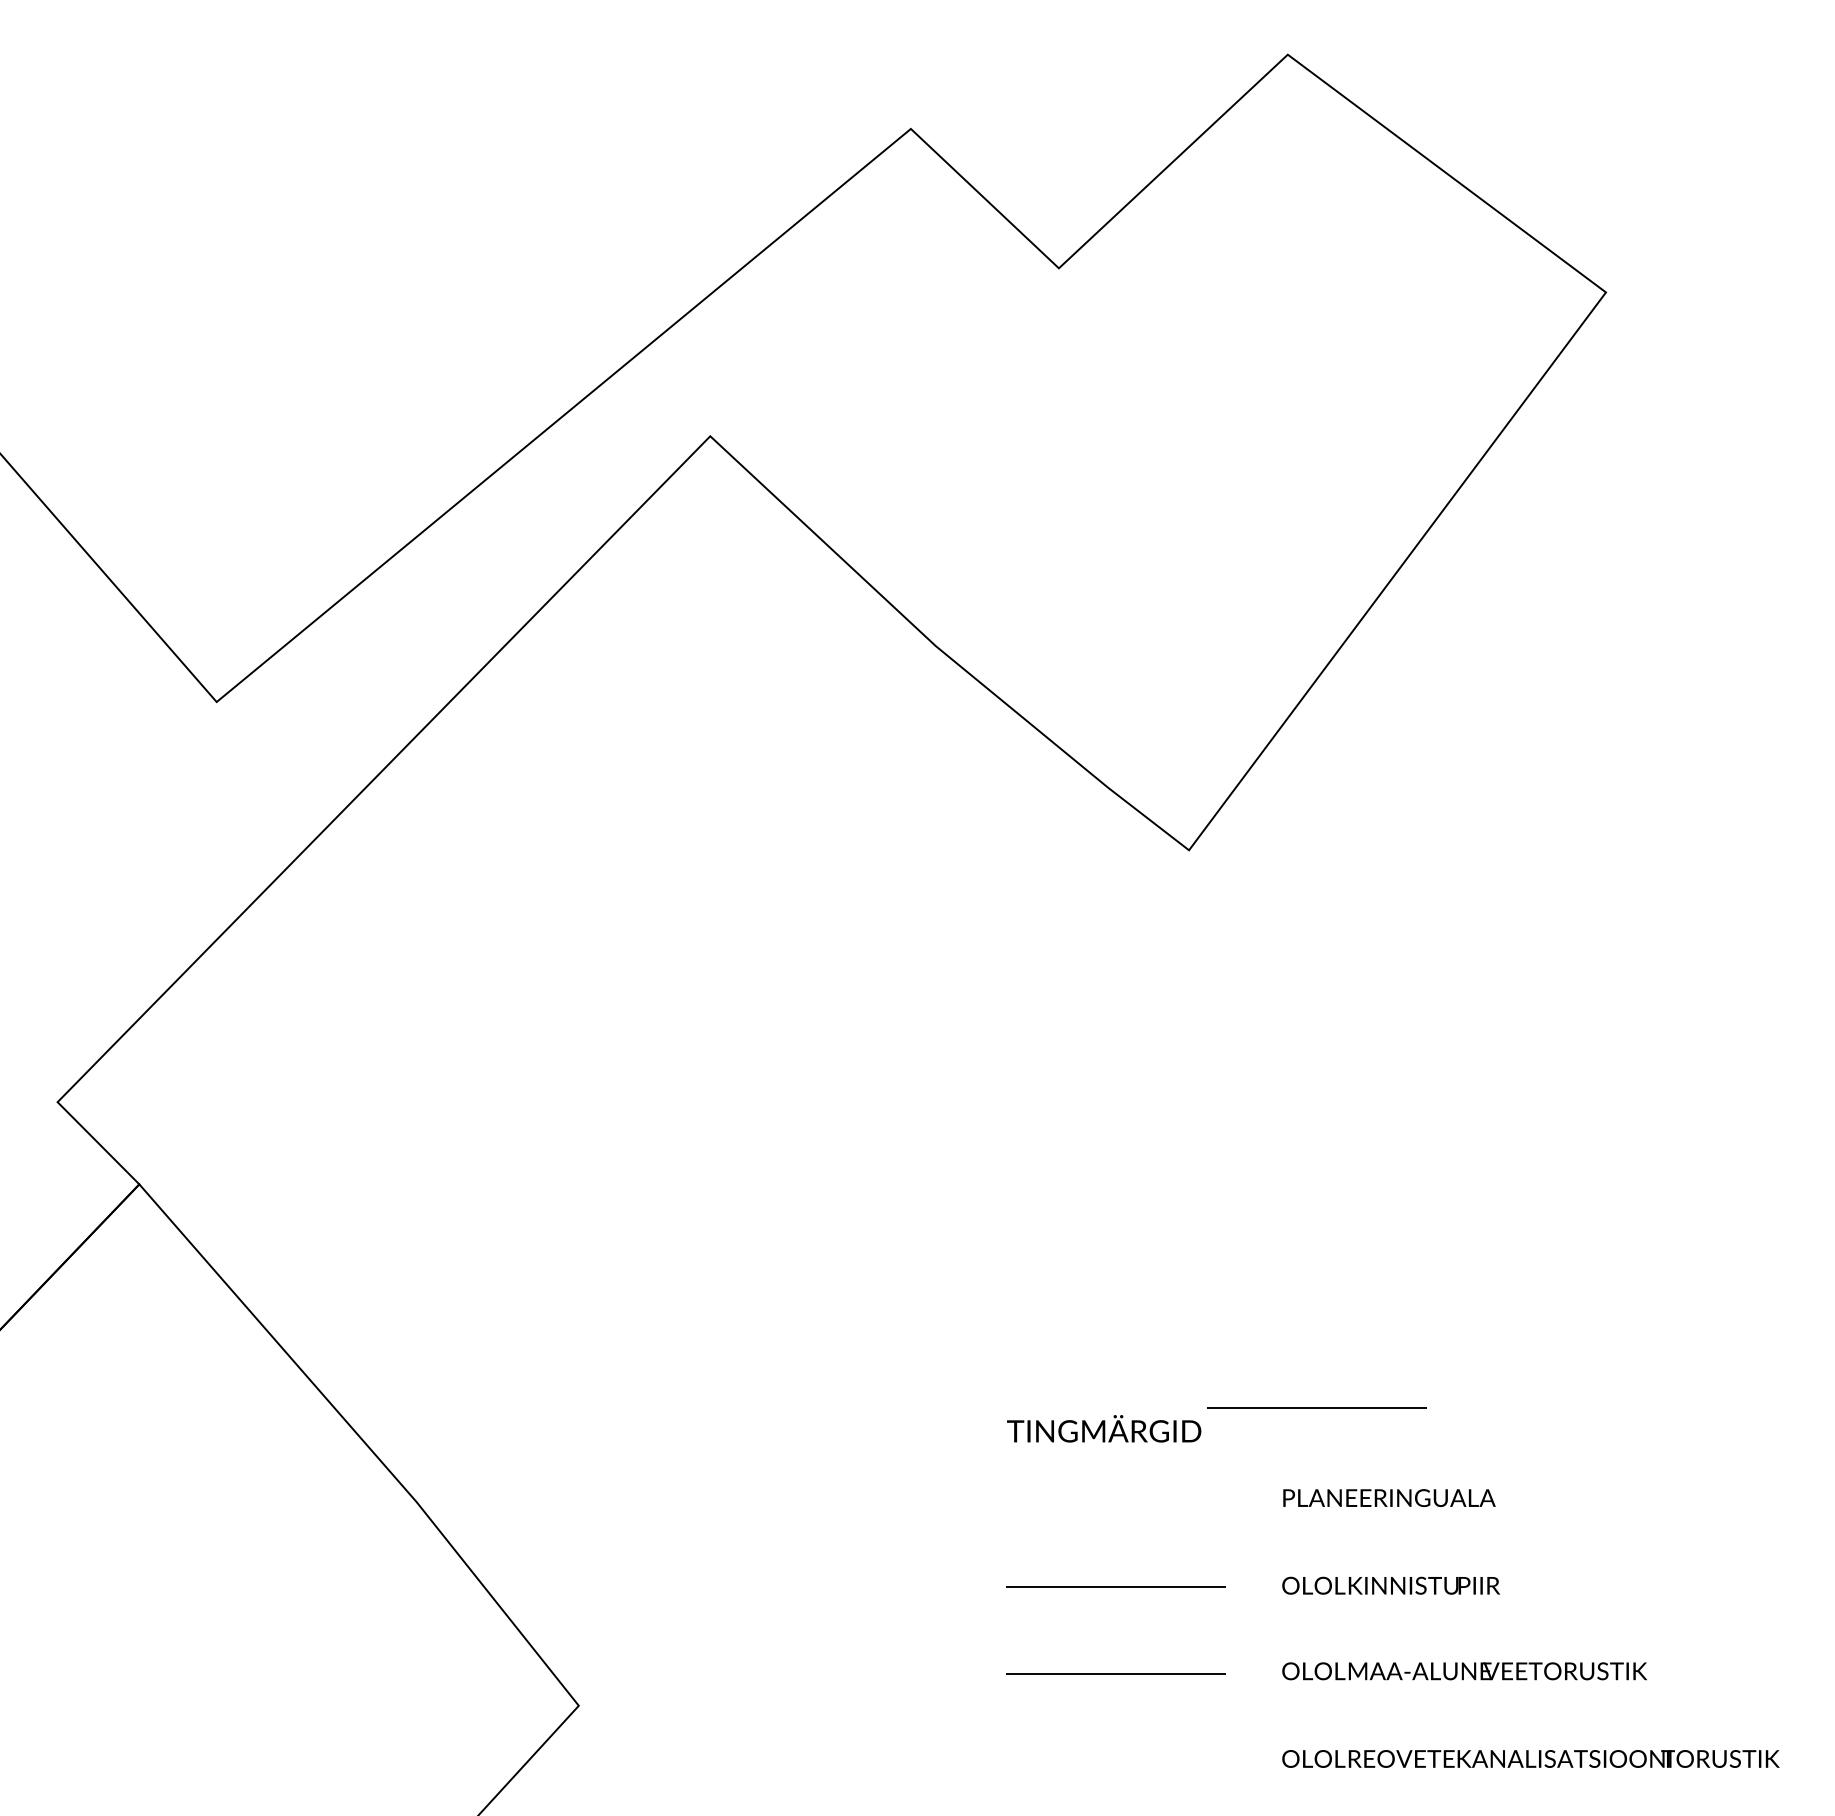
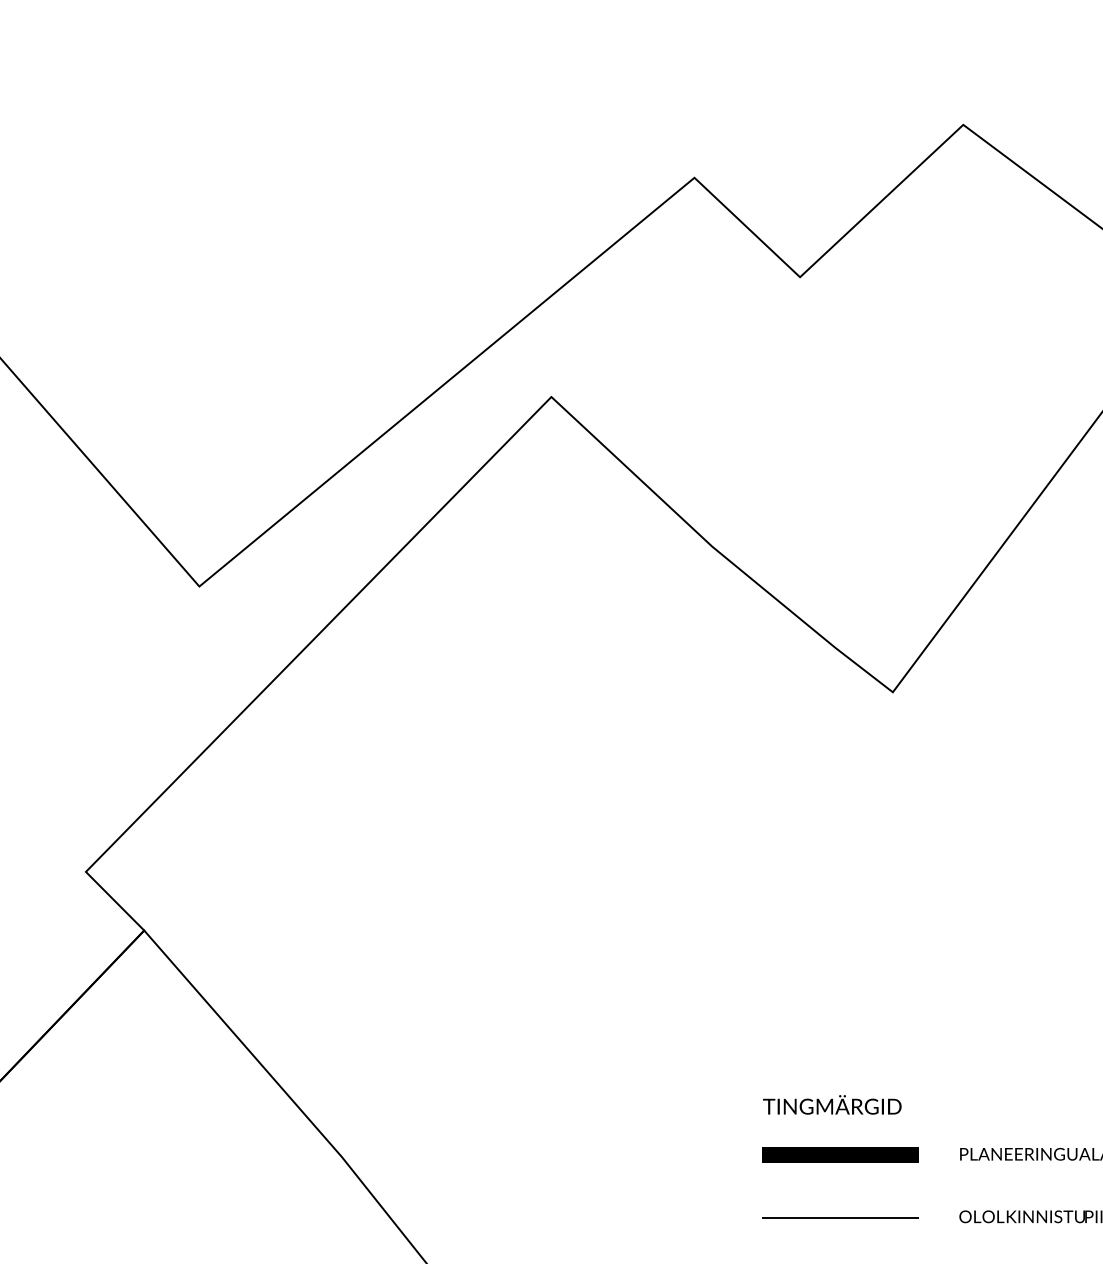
line: (1316, 1407) -> (983, 1089), removed
line: (1115, 1498) -> (840, 1154), added

